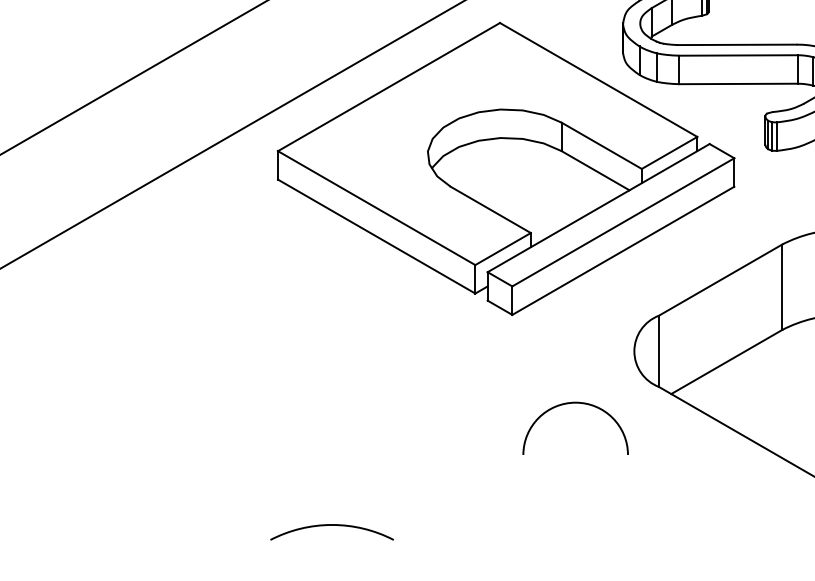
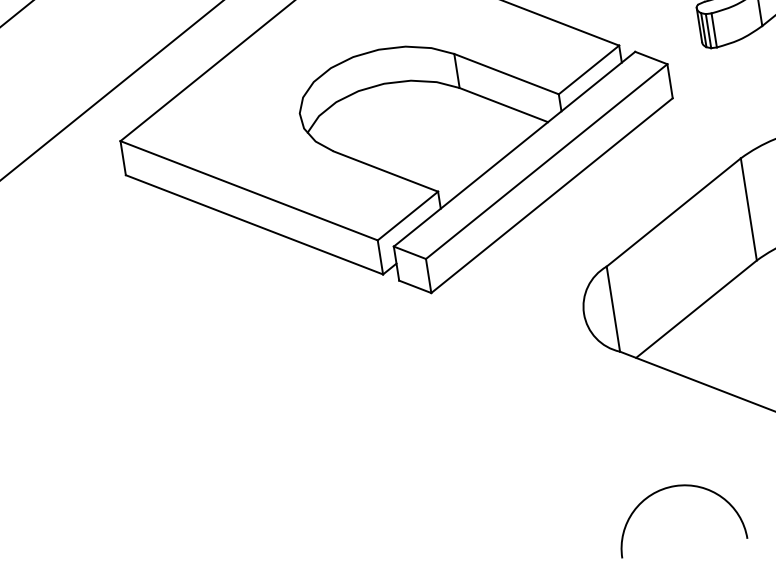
arc: (575, 403) -> (675, 487), moved

